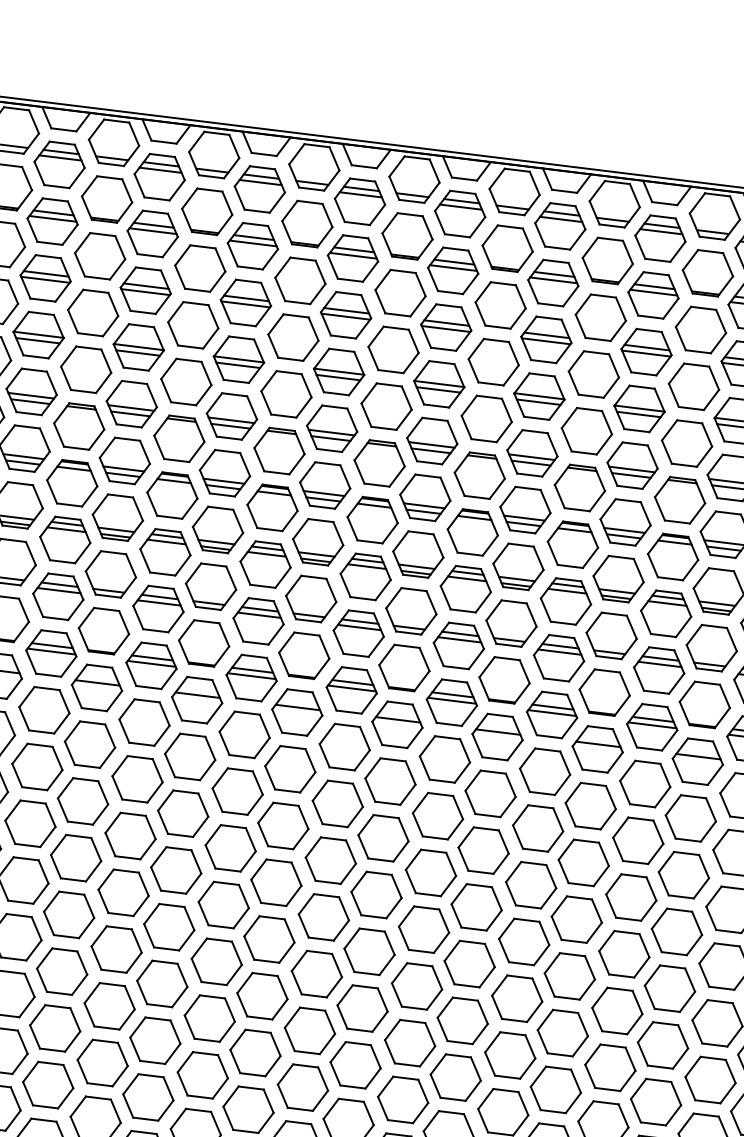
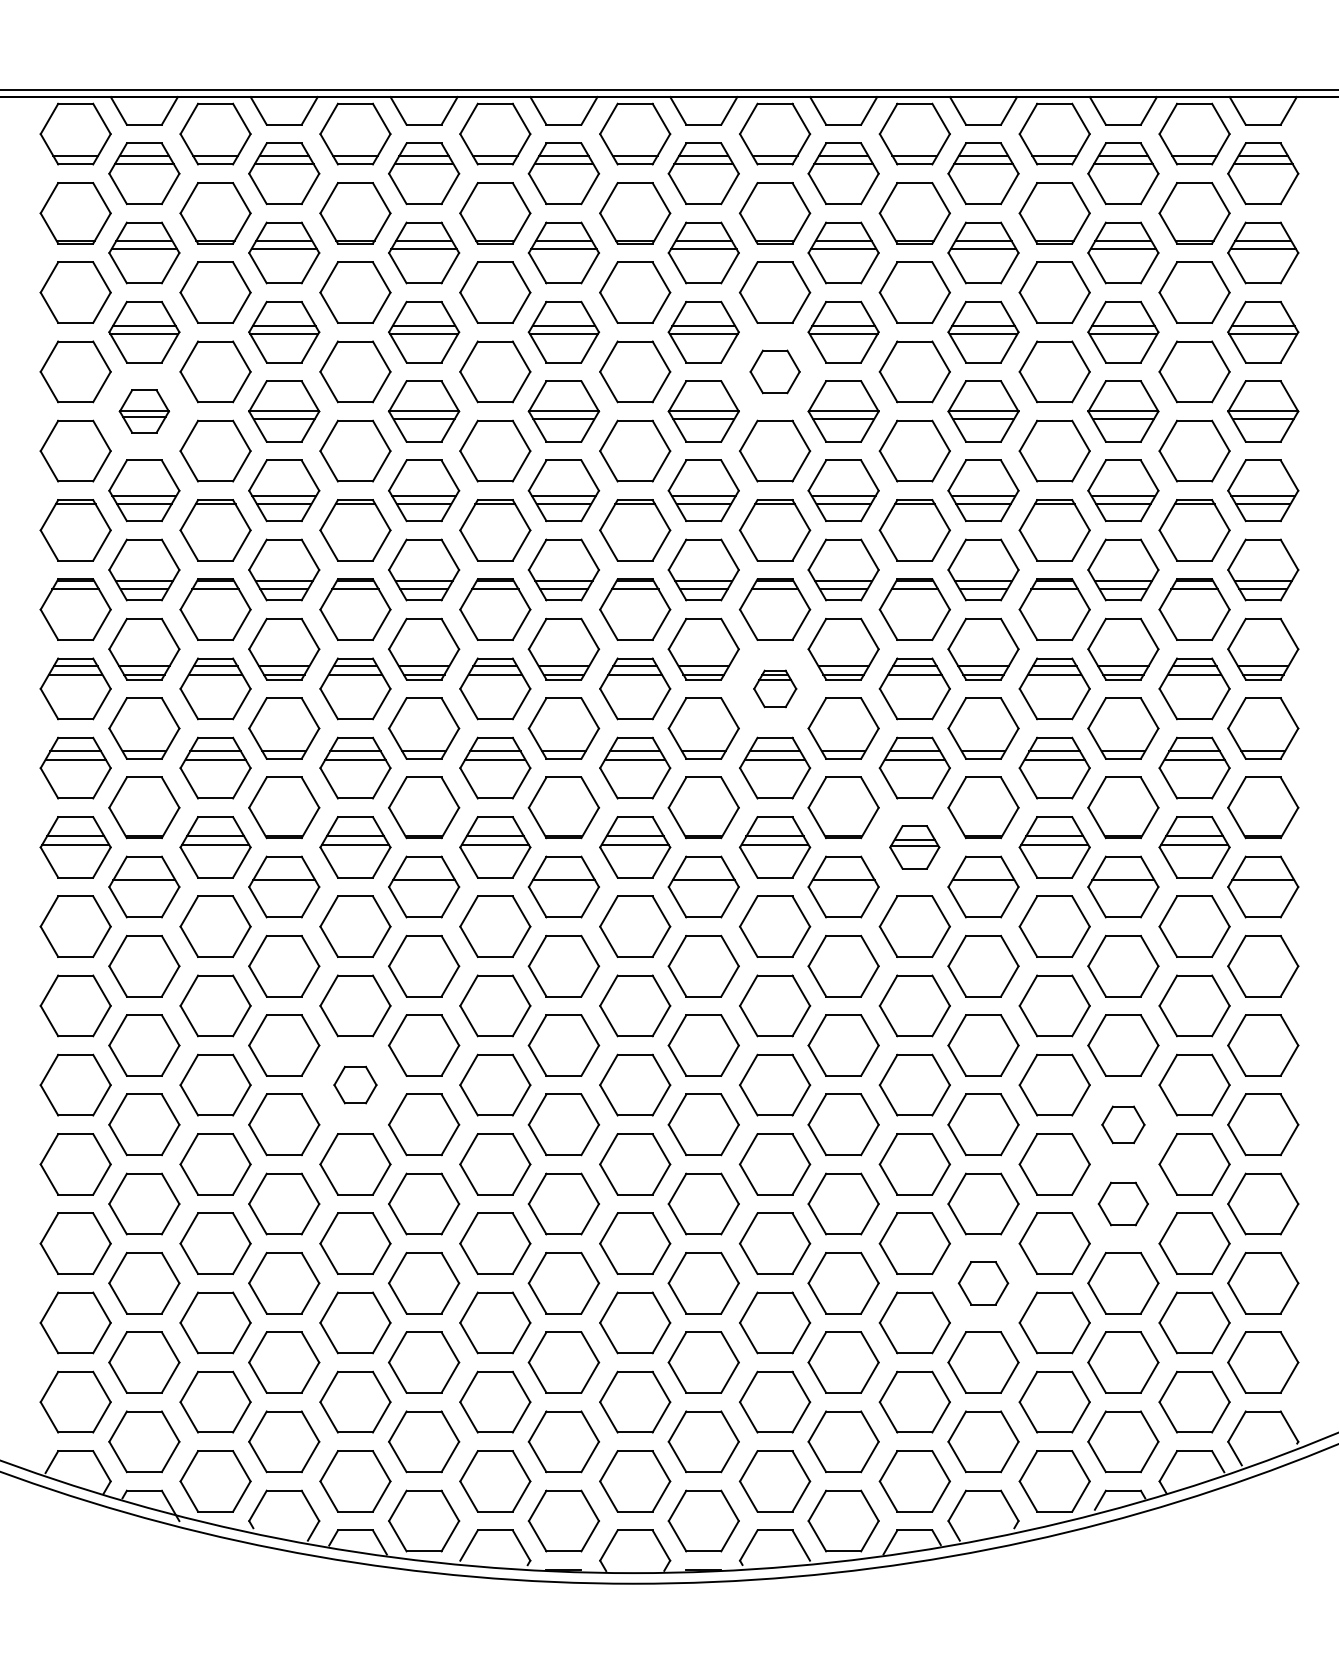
part: (38, 335) -> (144, 411), size x0.7
part: (494, 361) -> (775, 371), size x0.7
part: (466, 588) -> (775, 688), size x0.6
part: (551, 715) -> (914, 847), size x0.7
part: (130, 835) -> (355, 1084), size x0.6
part: (677, 931) -> (1123, 1124), size x0.6
part: (670, 988) -> (1123, 1203), size x0.7
part: (562, 1033) -> (983, 1283), size x0.7

